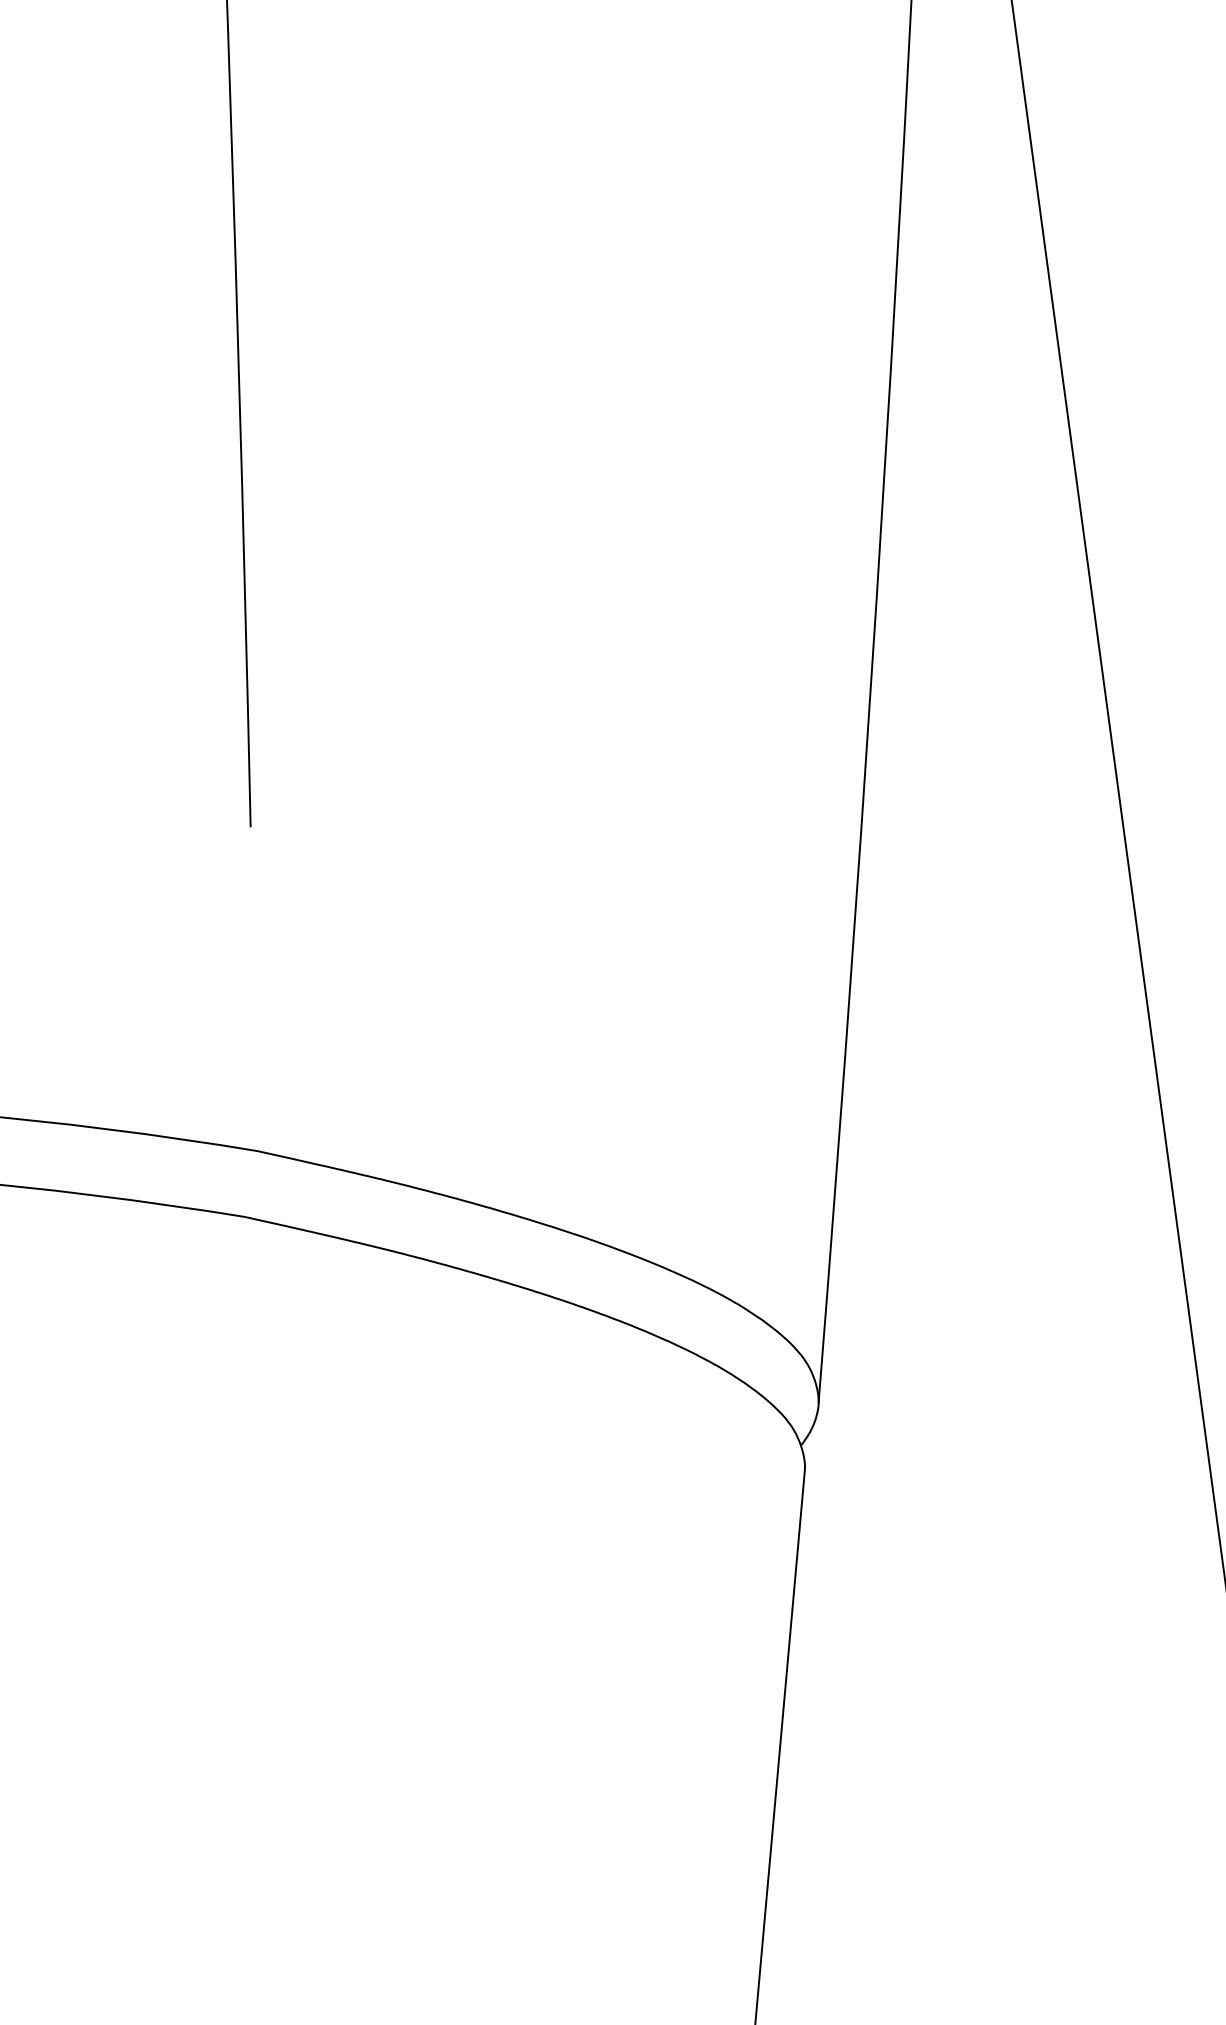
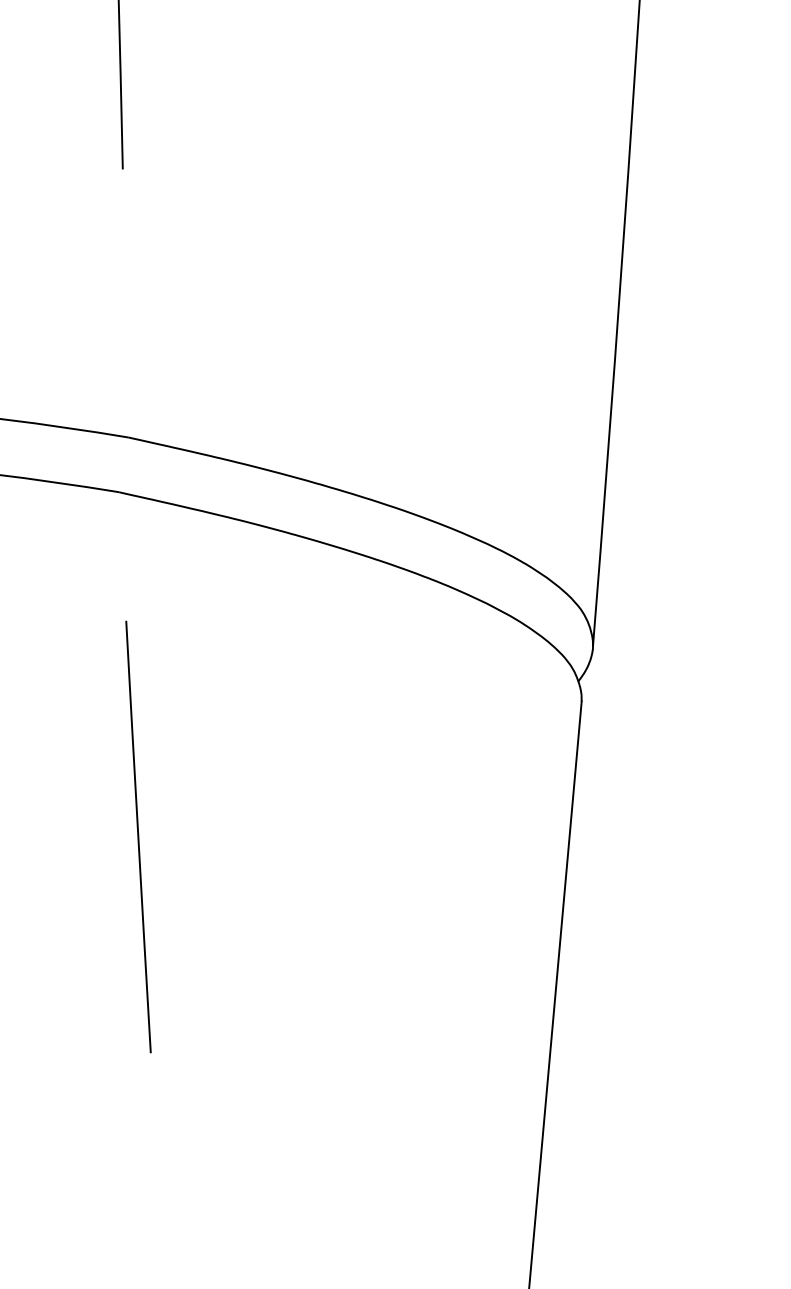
line: (269, 1633) -> (138, 836), added

